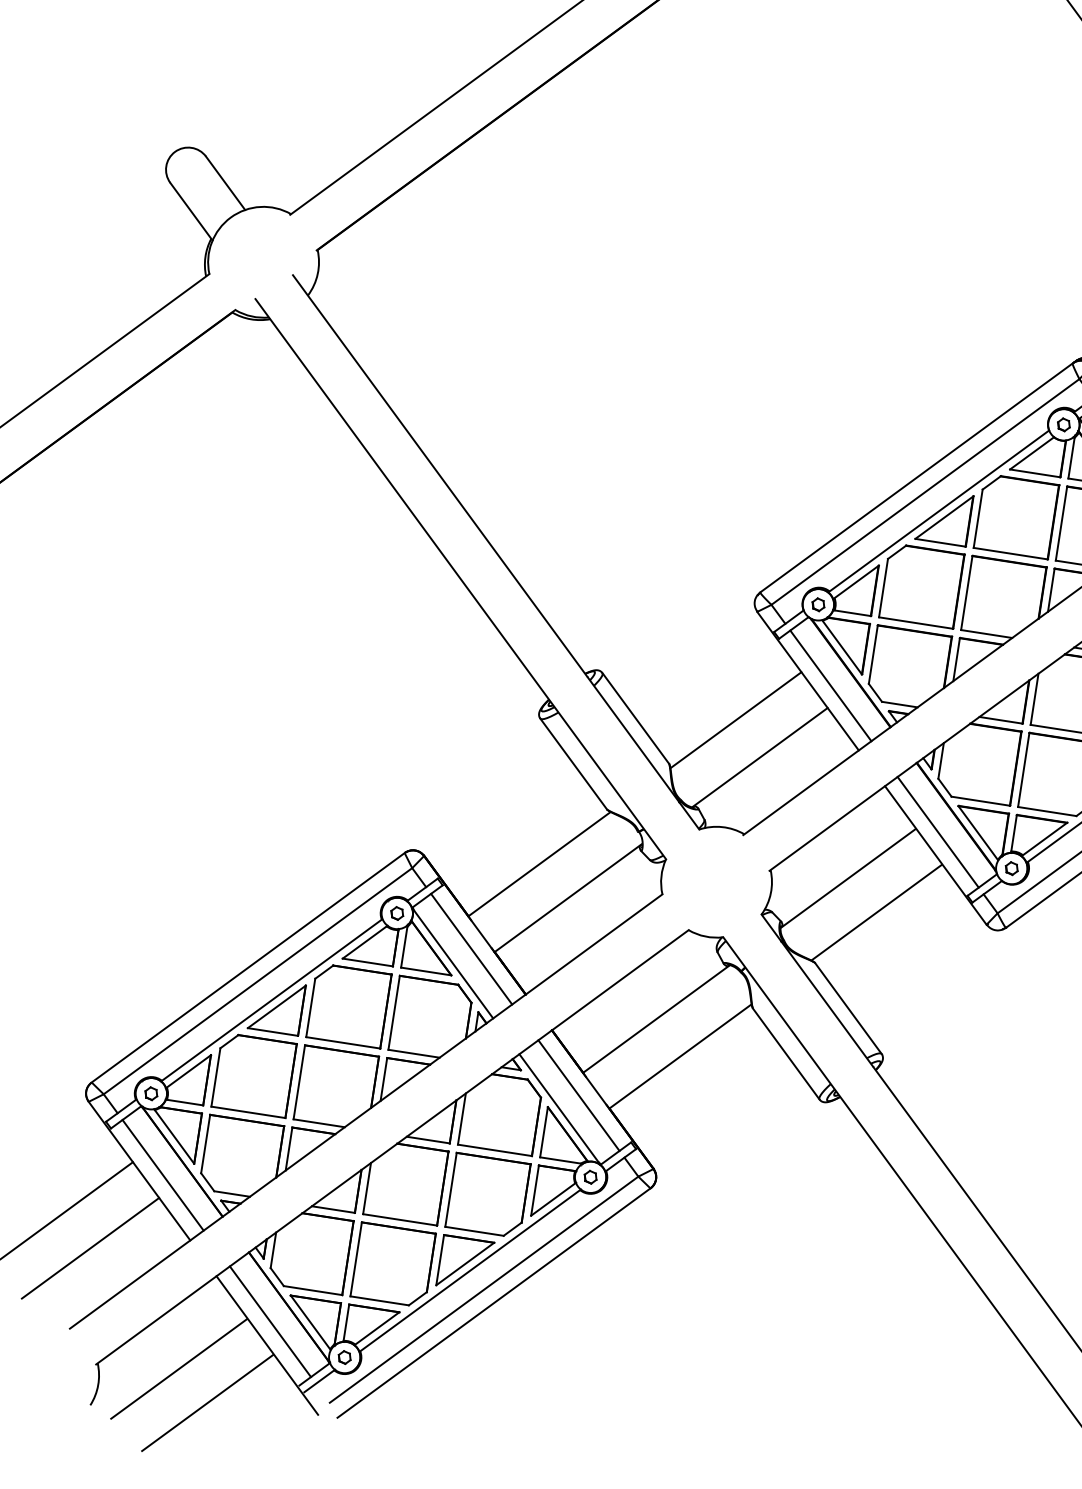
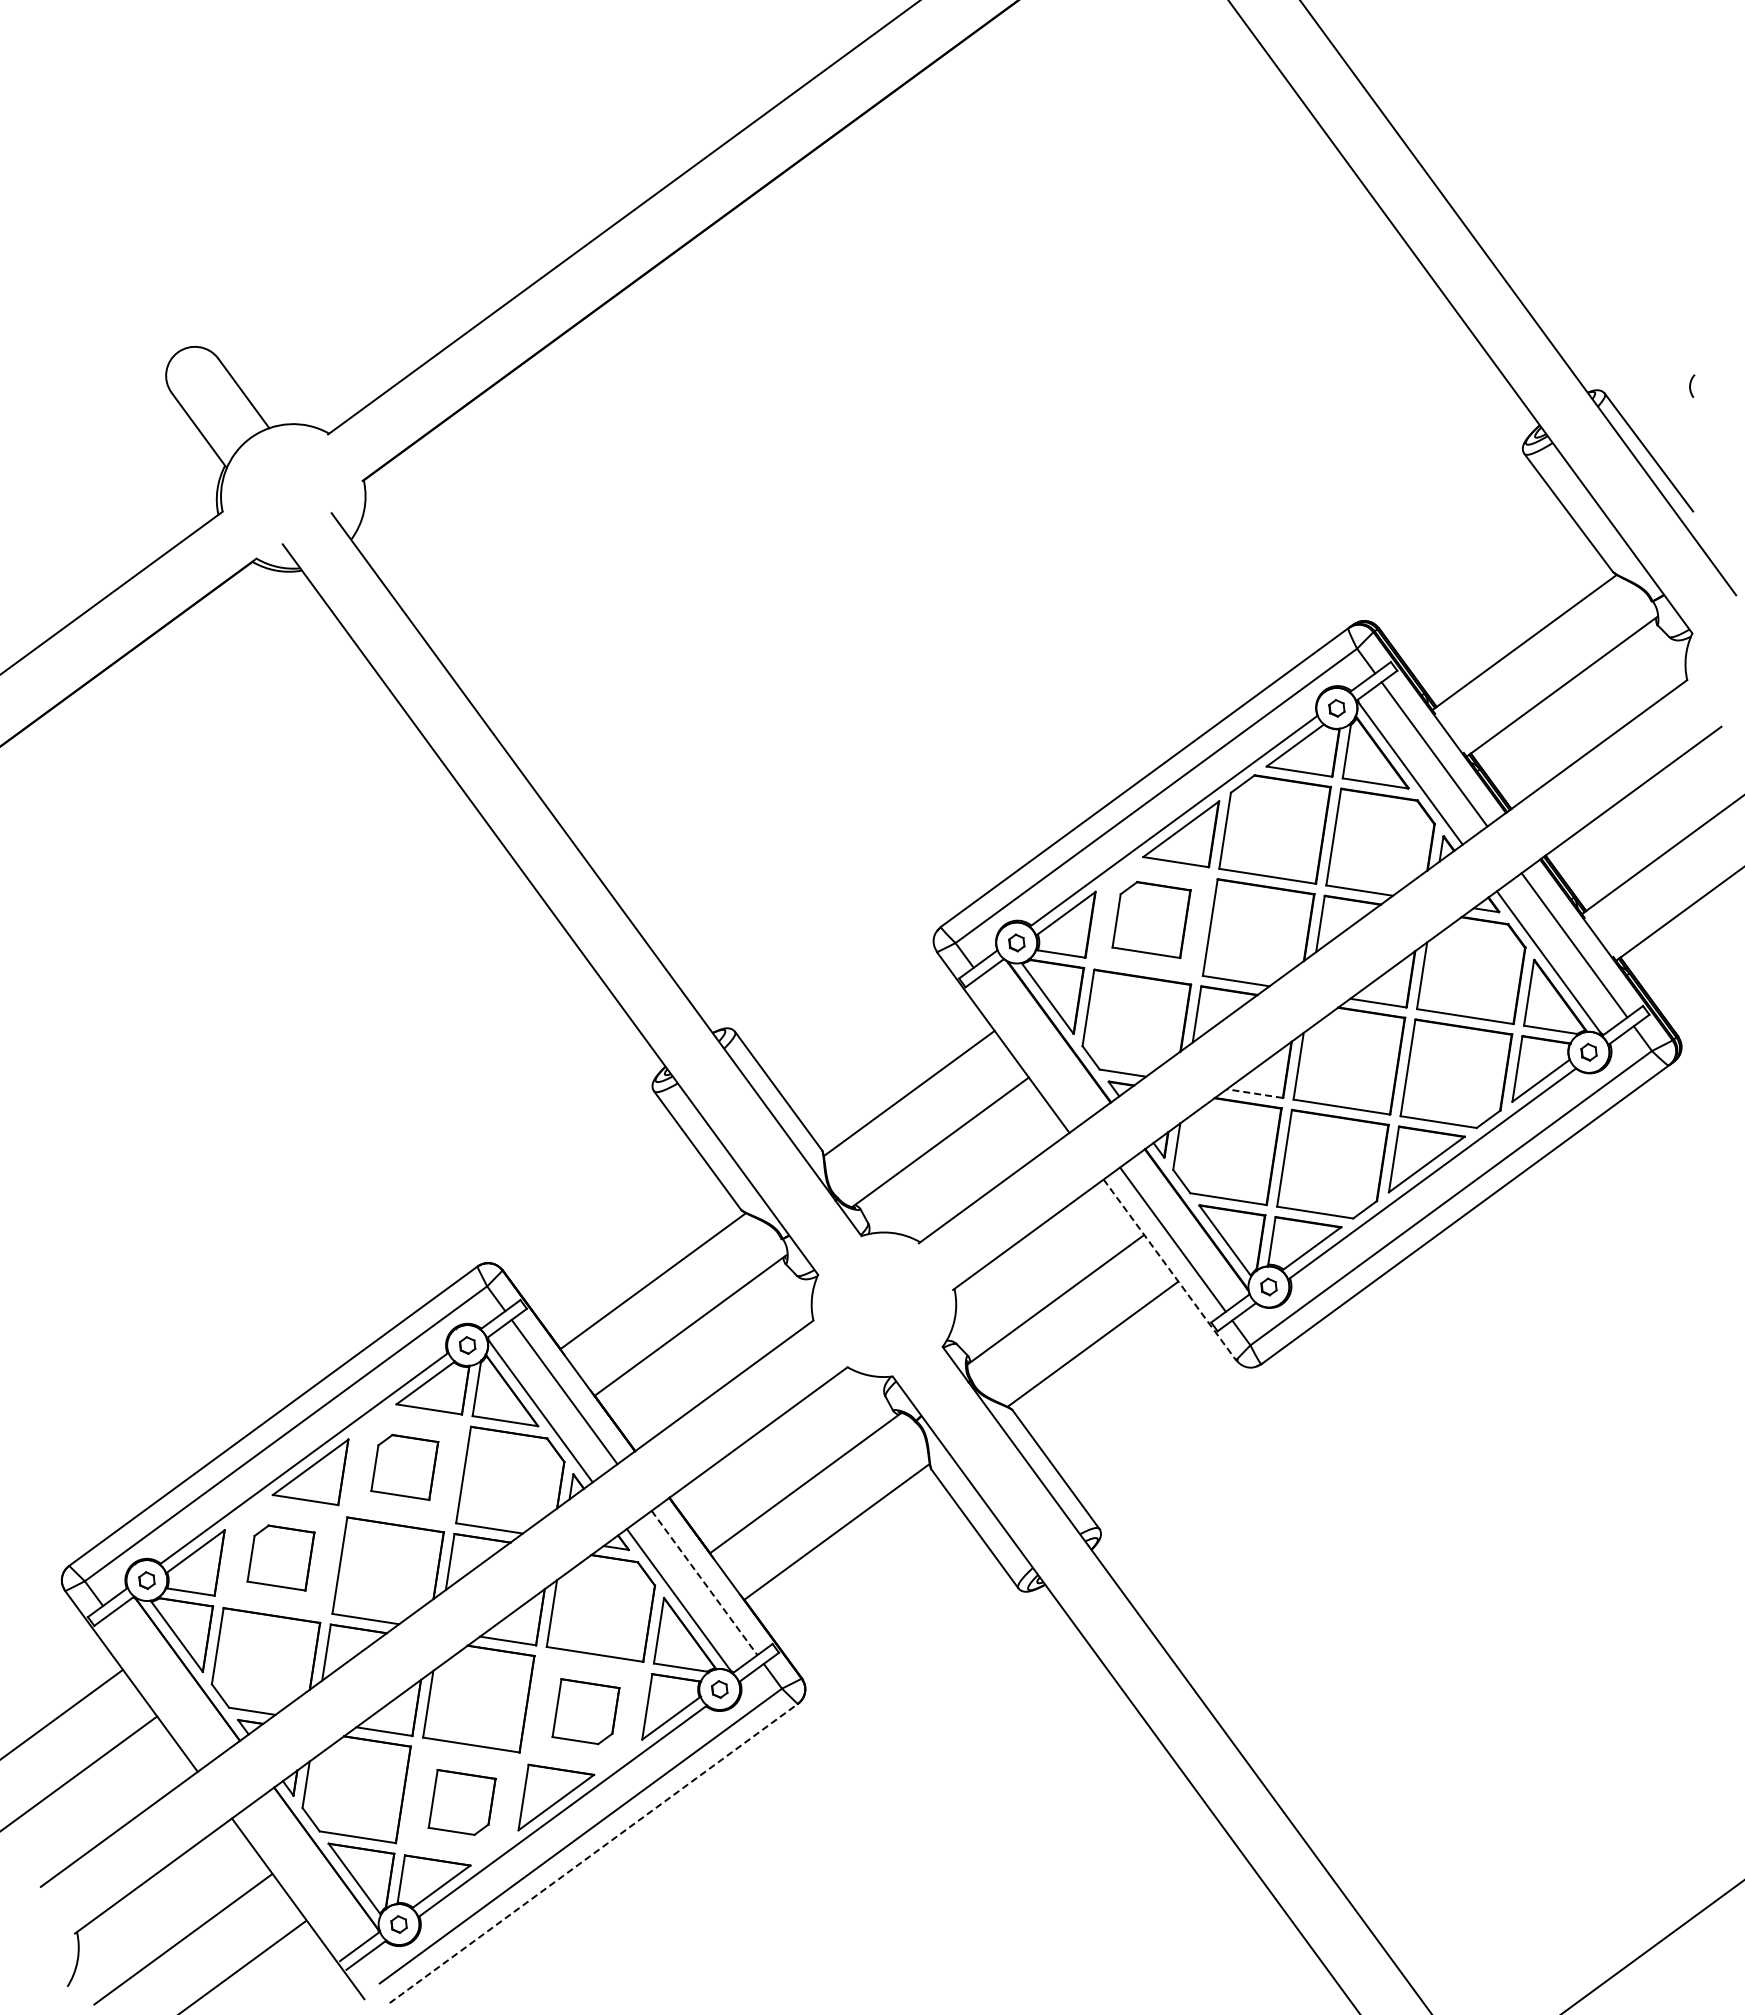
part: (921, 586) -> (1151, 919), size x0.7
line: (830, 685) -> (1032, 1048), removed
line: (1000, 720) -> (1254, 1093), solid -> dashed
line: (936, 855) -> (1170, 1270), solid -> dashed
part: (348, 1007) -> (404, 1467), size x0.6
part: (253, 1076) -> (280, 1557), size x0.6
line: (578, 1095) -> (704, 1583), solid -> dashed
line: (163, 1174) -> (162, 1686), removed
part: (487, 1194) -> (585, 1711), size x0.6
part: (392, 1263) -> (461, 1802), size x0.6
line: (494, 1303) -> (594, 1853), solid -> dashed
line: (270, 1321) -> (302, 1877), removed

